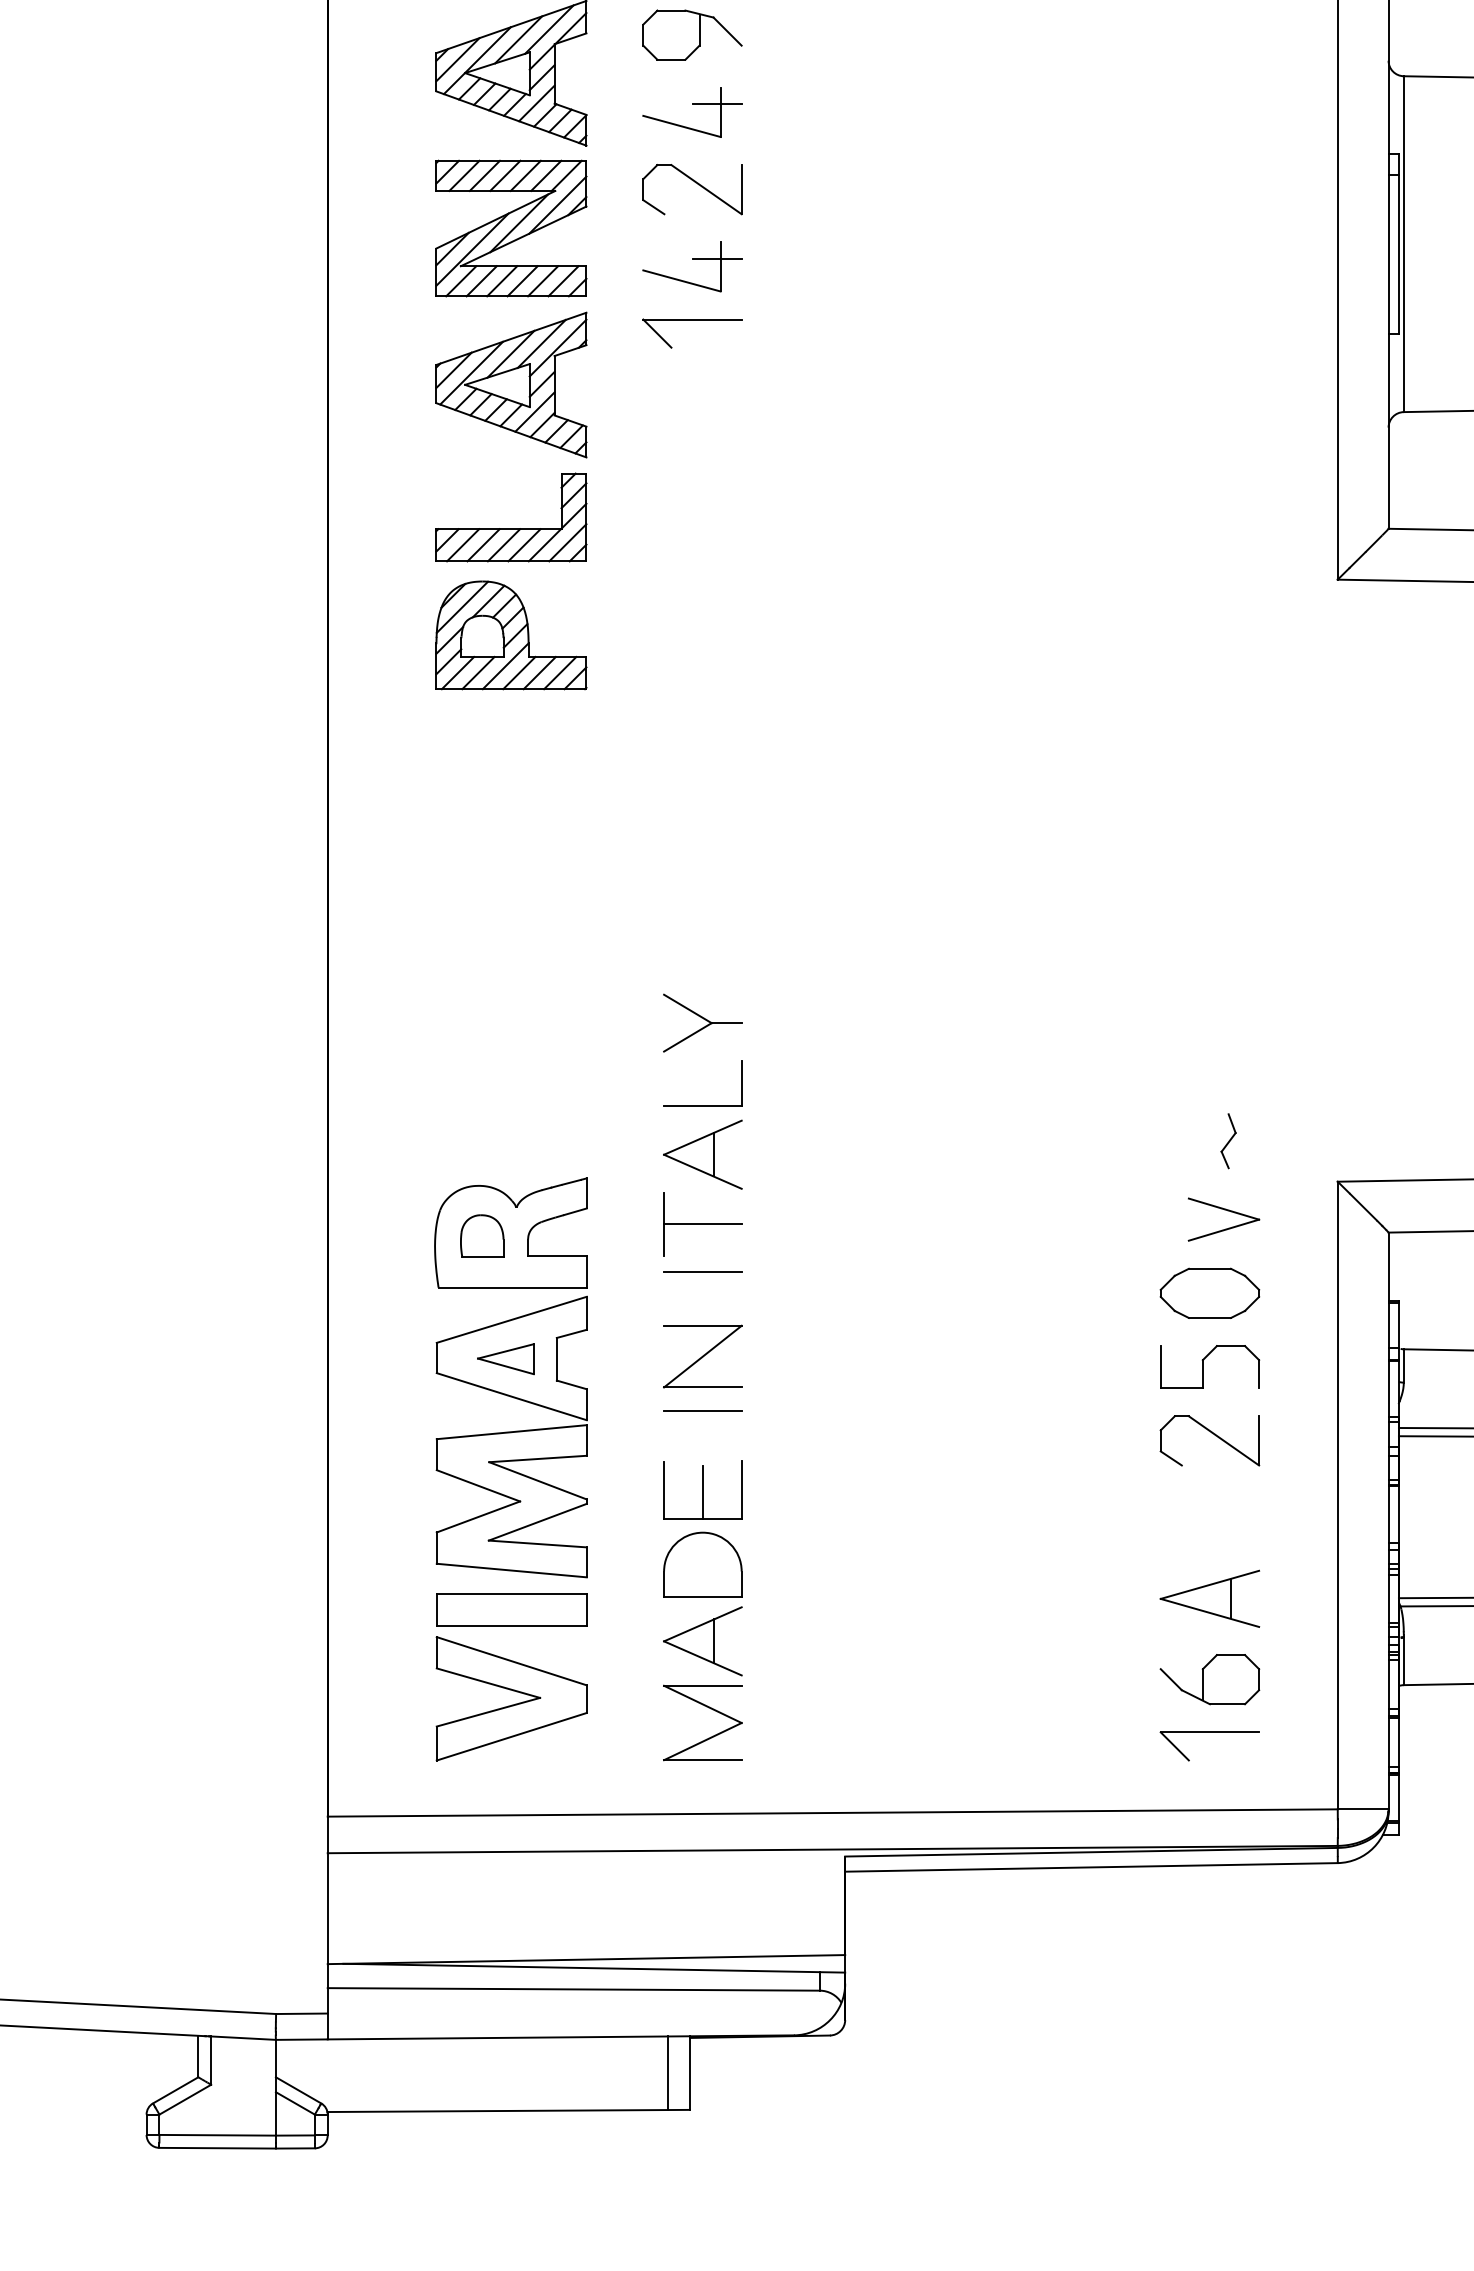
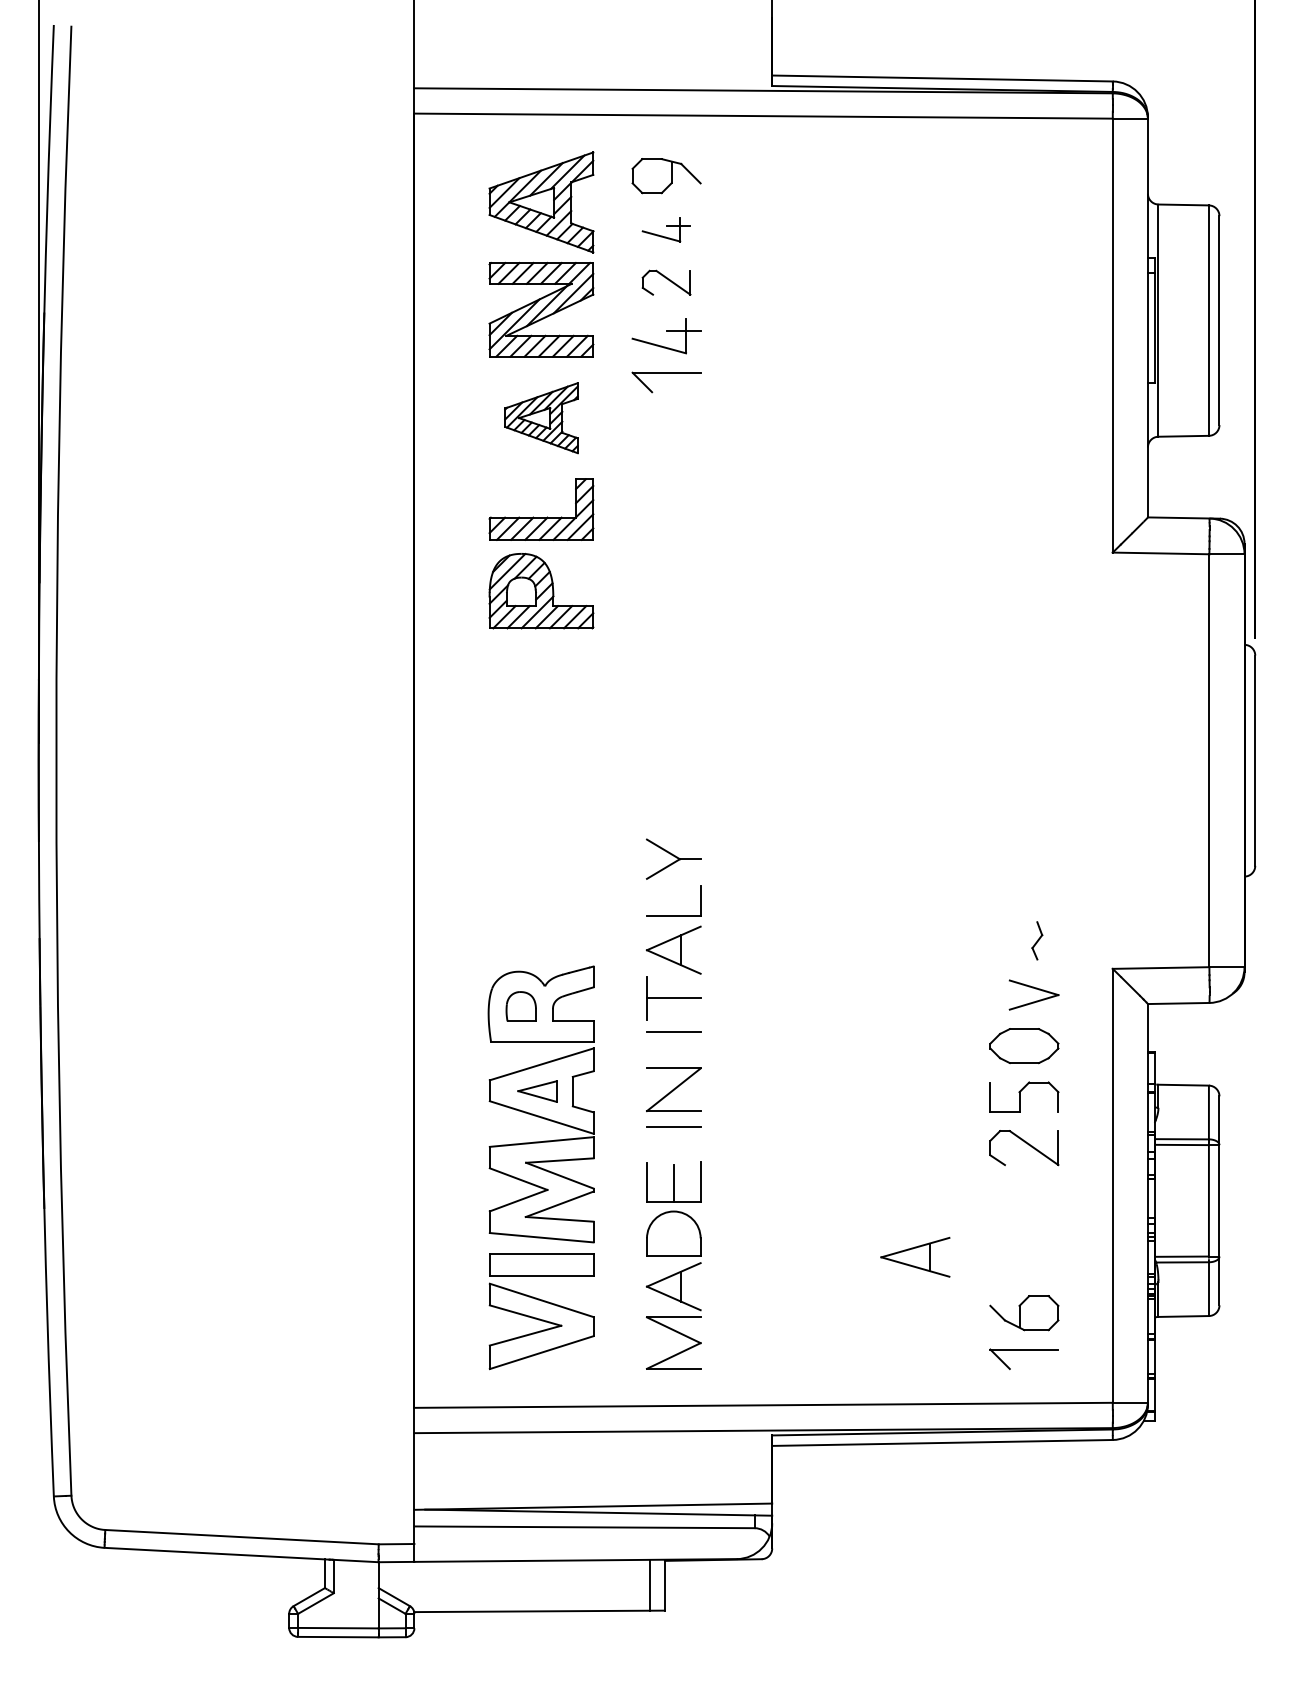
part: (692, 112) -> (666, 229), size x0.7
part: (692, 189) -> (666, 282), size x0.7
part: (511, 385) -> (541, 418), size x0.7
part: (1210, 1597) -> (915, 1256), moved

